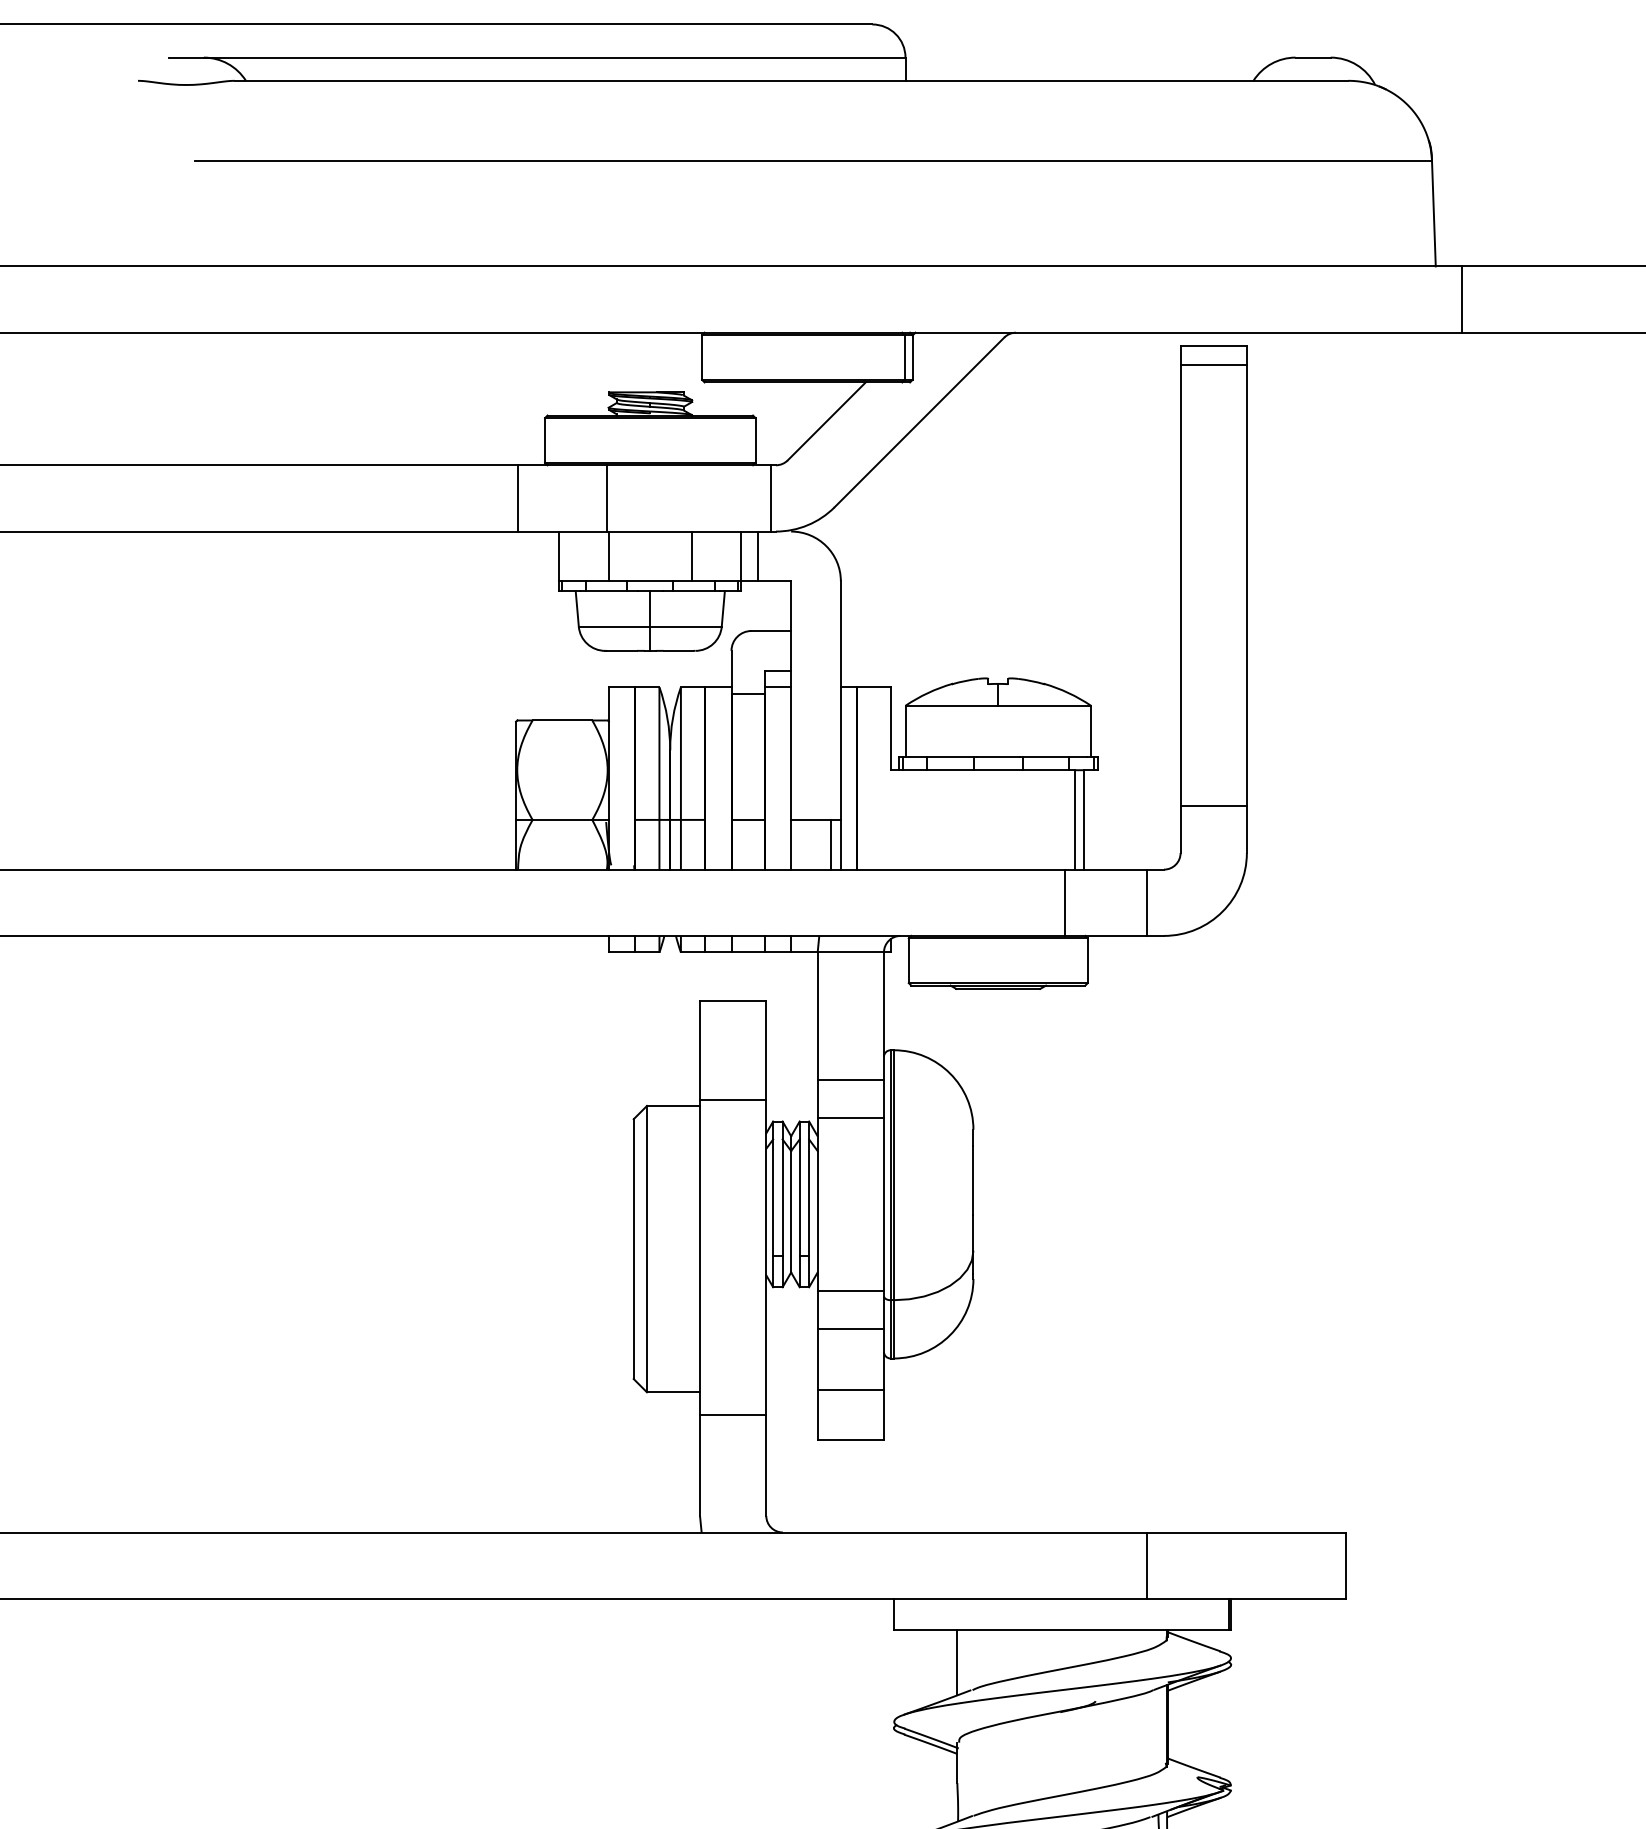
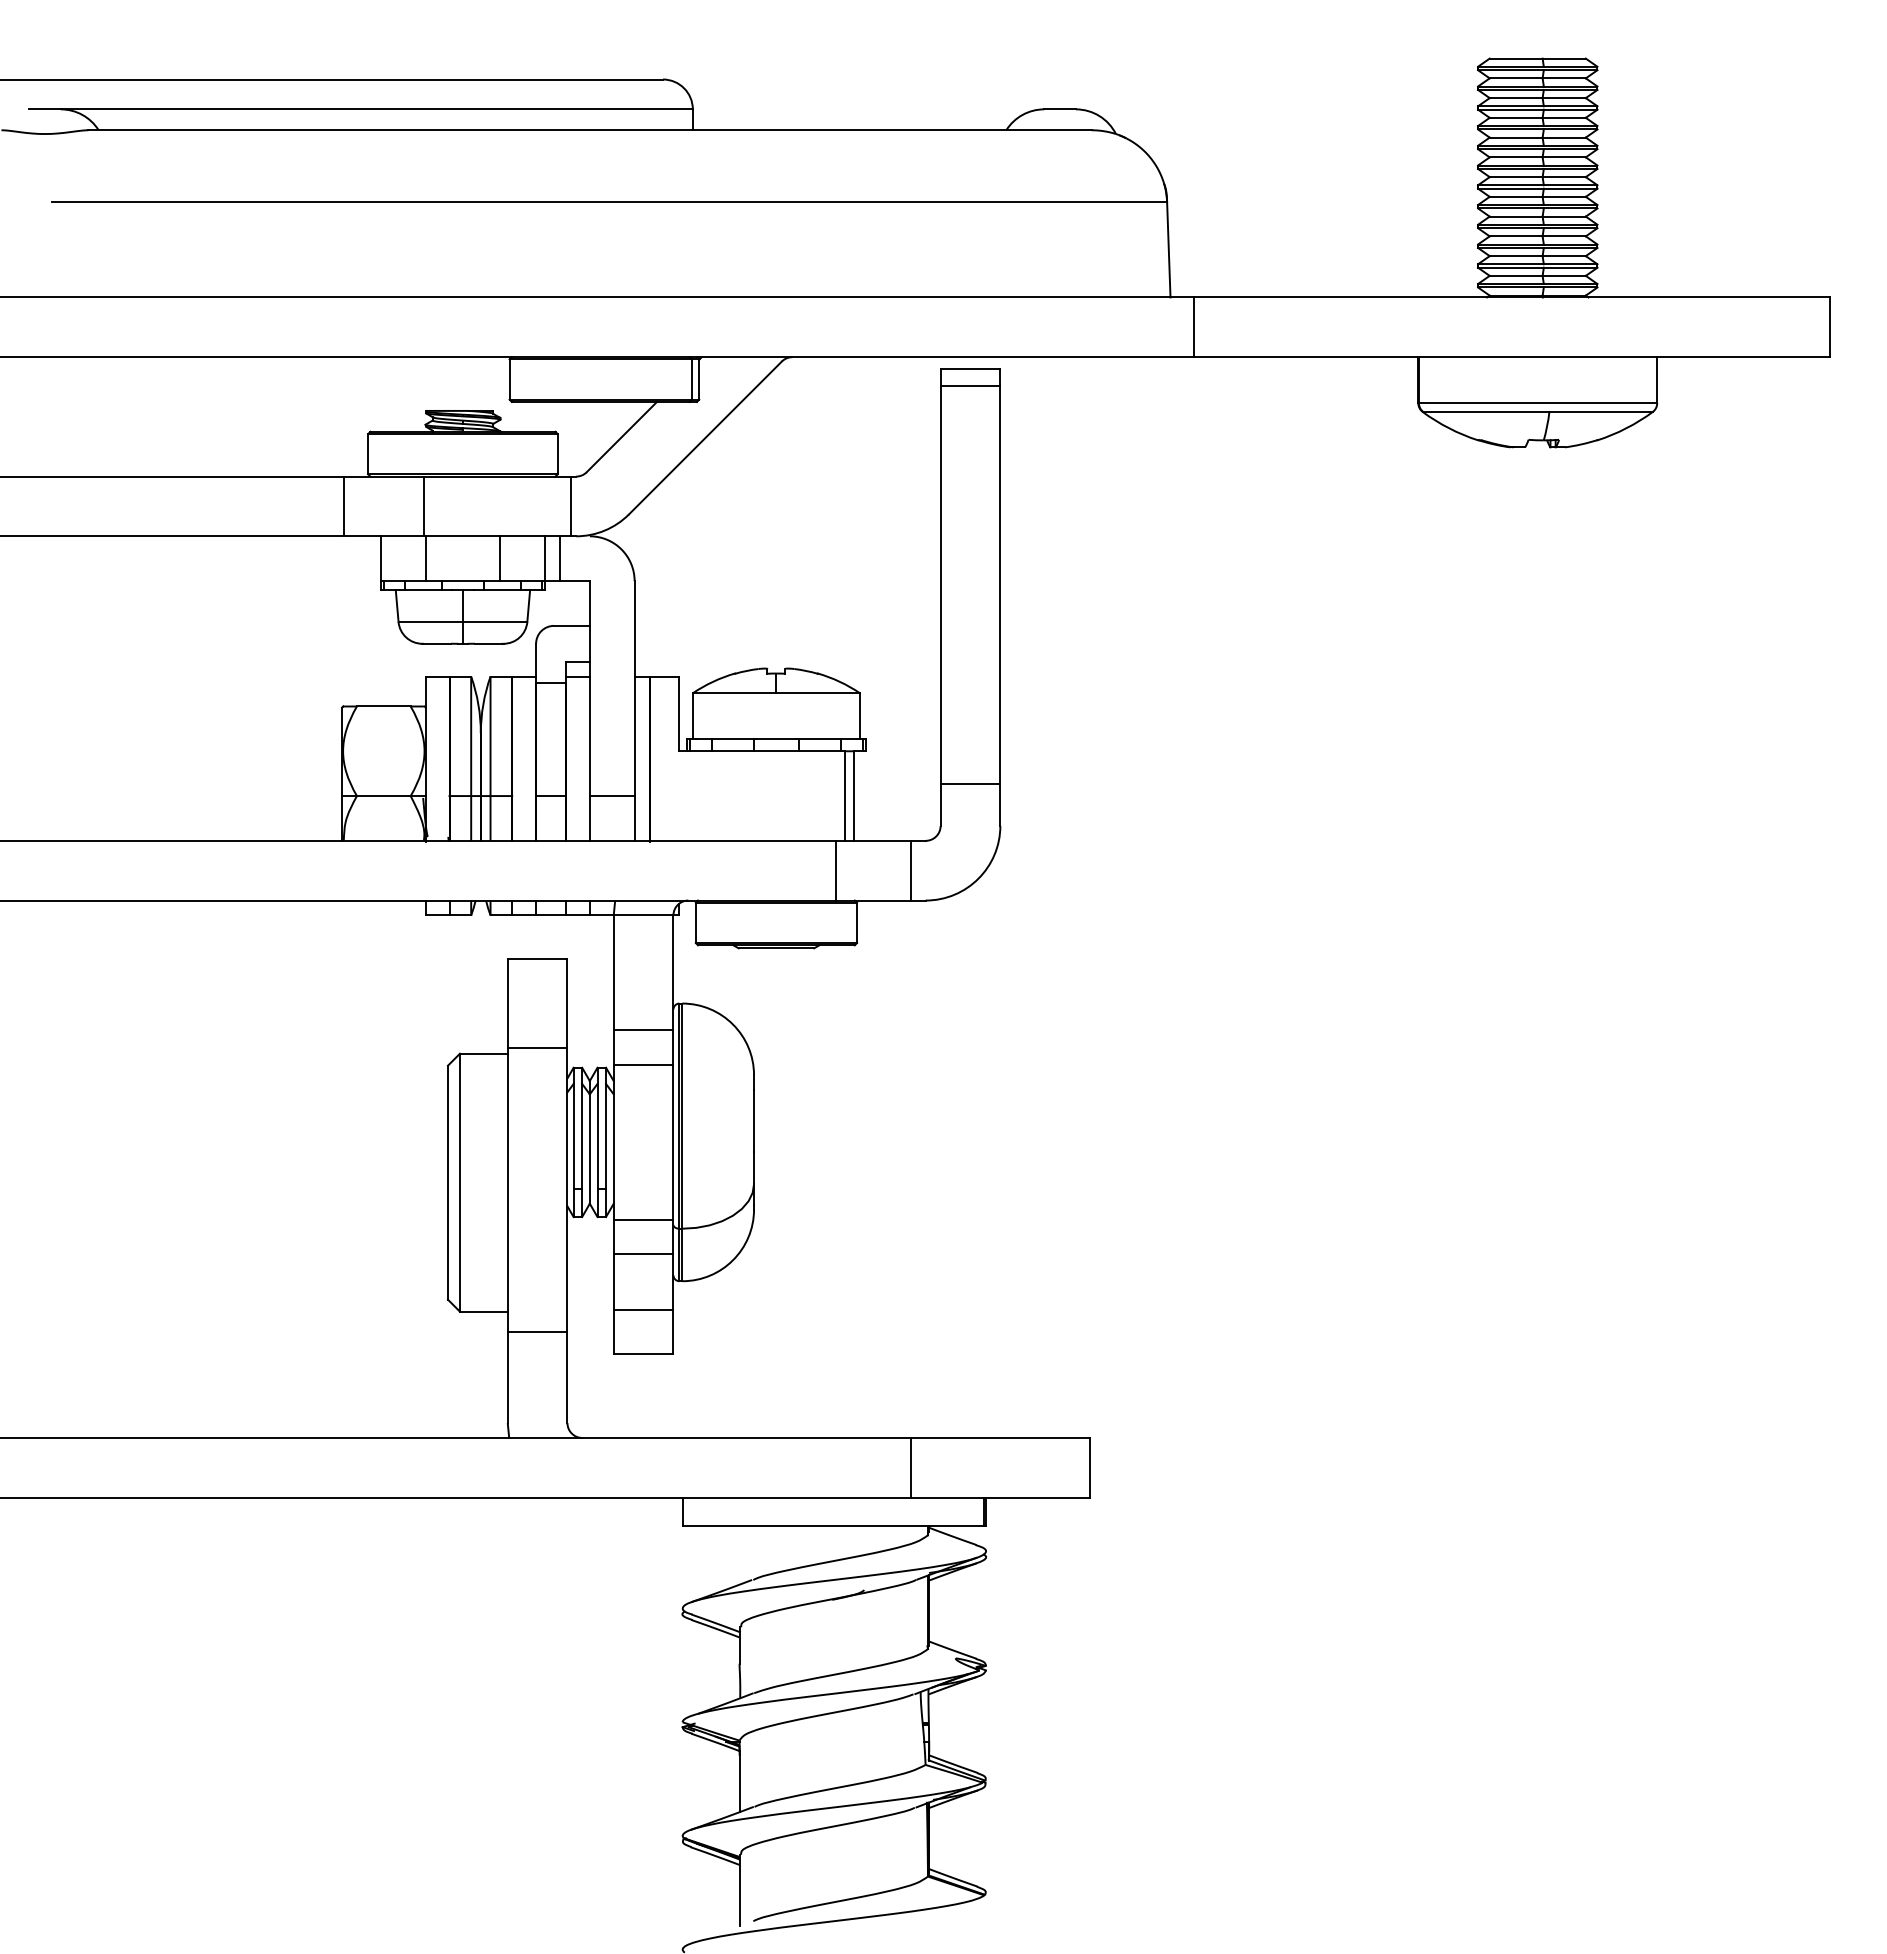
line: (830, 844) -> (625, 818), removed
line: (957, 1661) -> (739, 1554), removed

